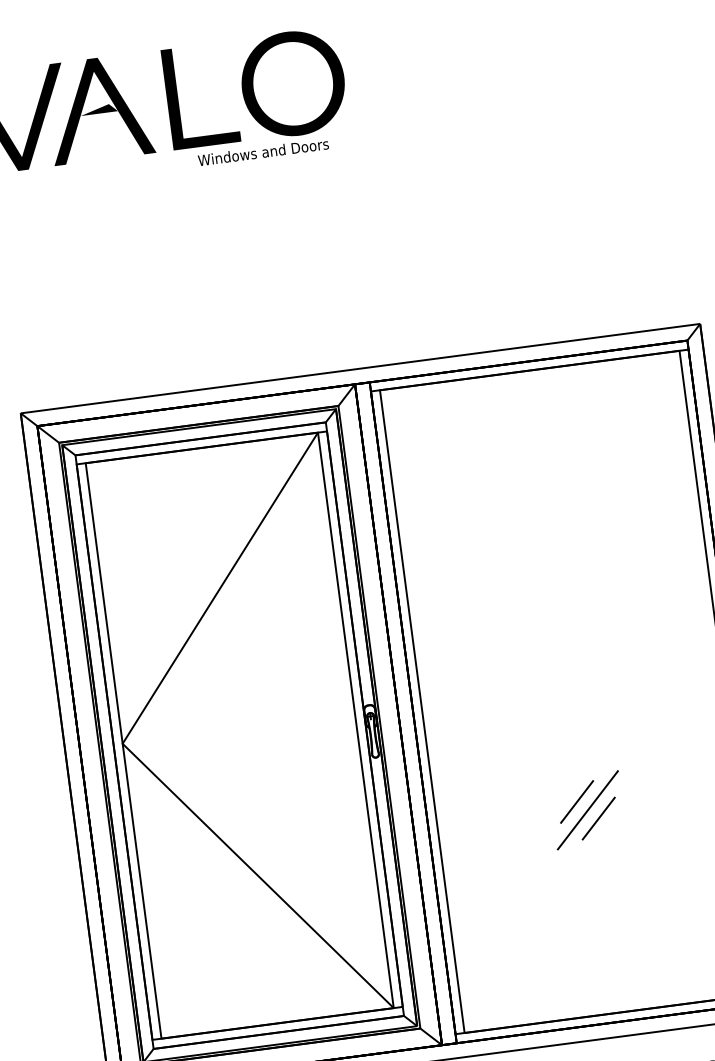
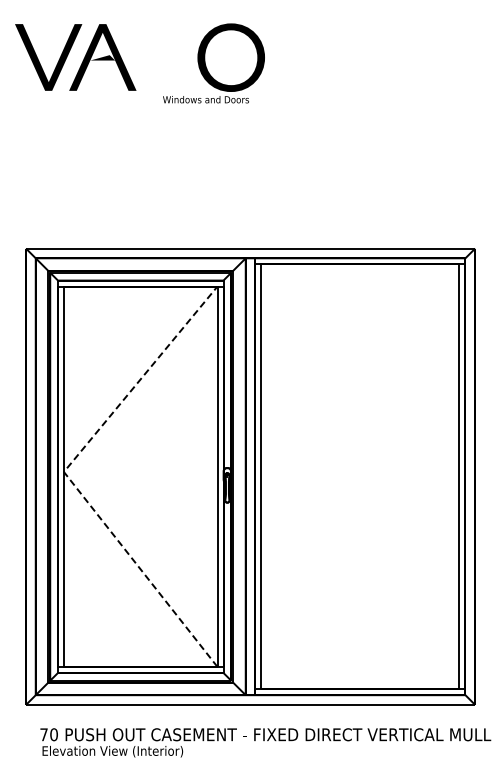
fill: (199, 95) -> (169, 57), removed
line: (125, 747) -> (65, 474), solid -> dashed
part: (587, 809) -> (360, 554), removed

